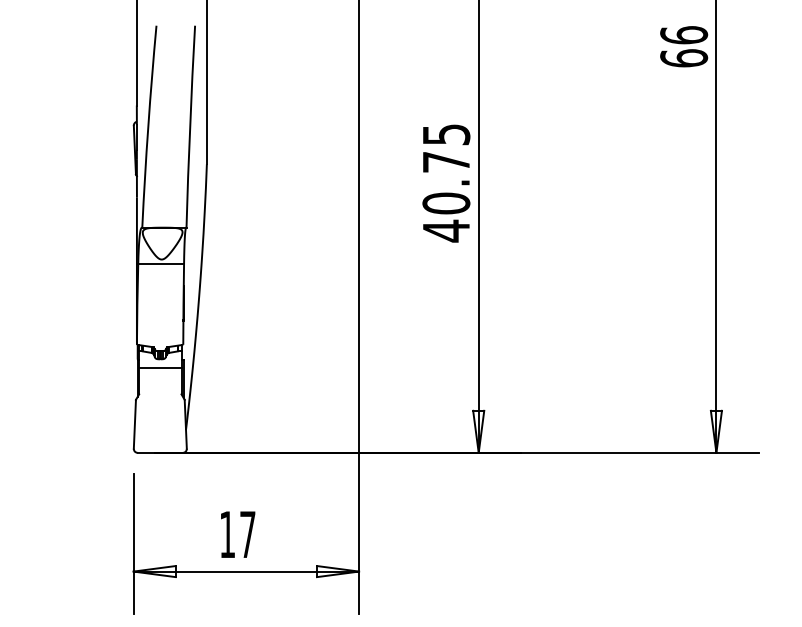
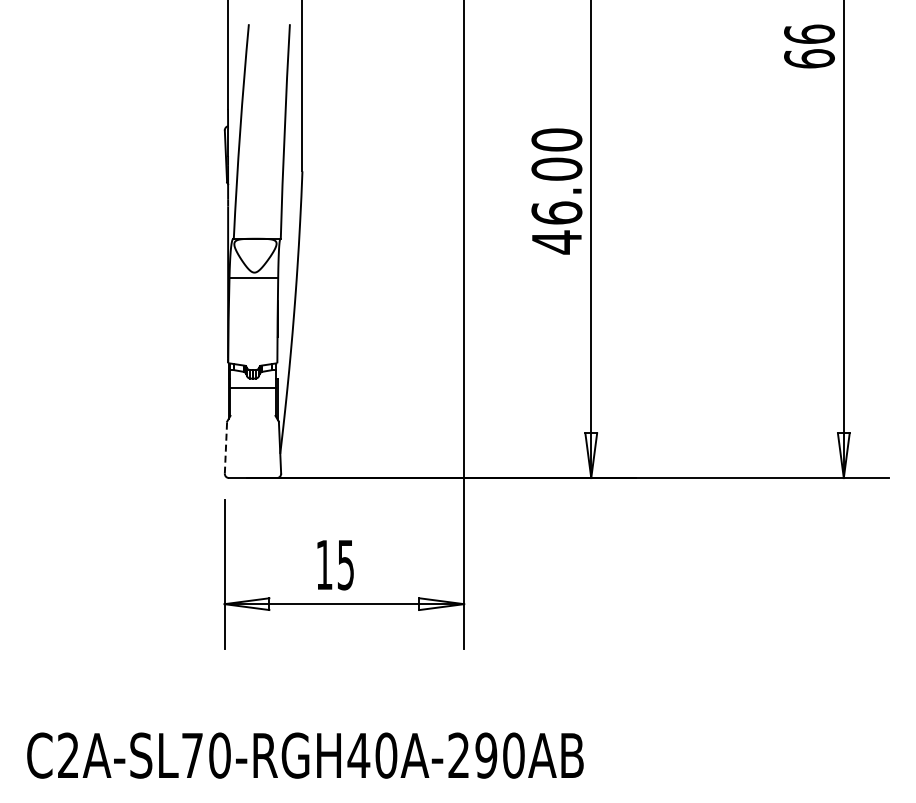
text: (445, 169) -> (556, 176), 40.75 -> 46.00
line: (134, 424) -> (225, 447), solid -> dashed
text: (247, 535) -> (345, 565), 17 -> 15

